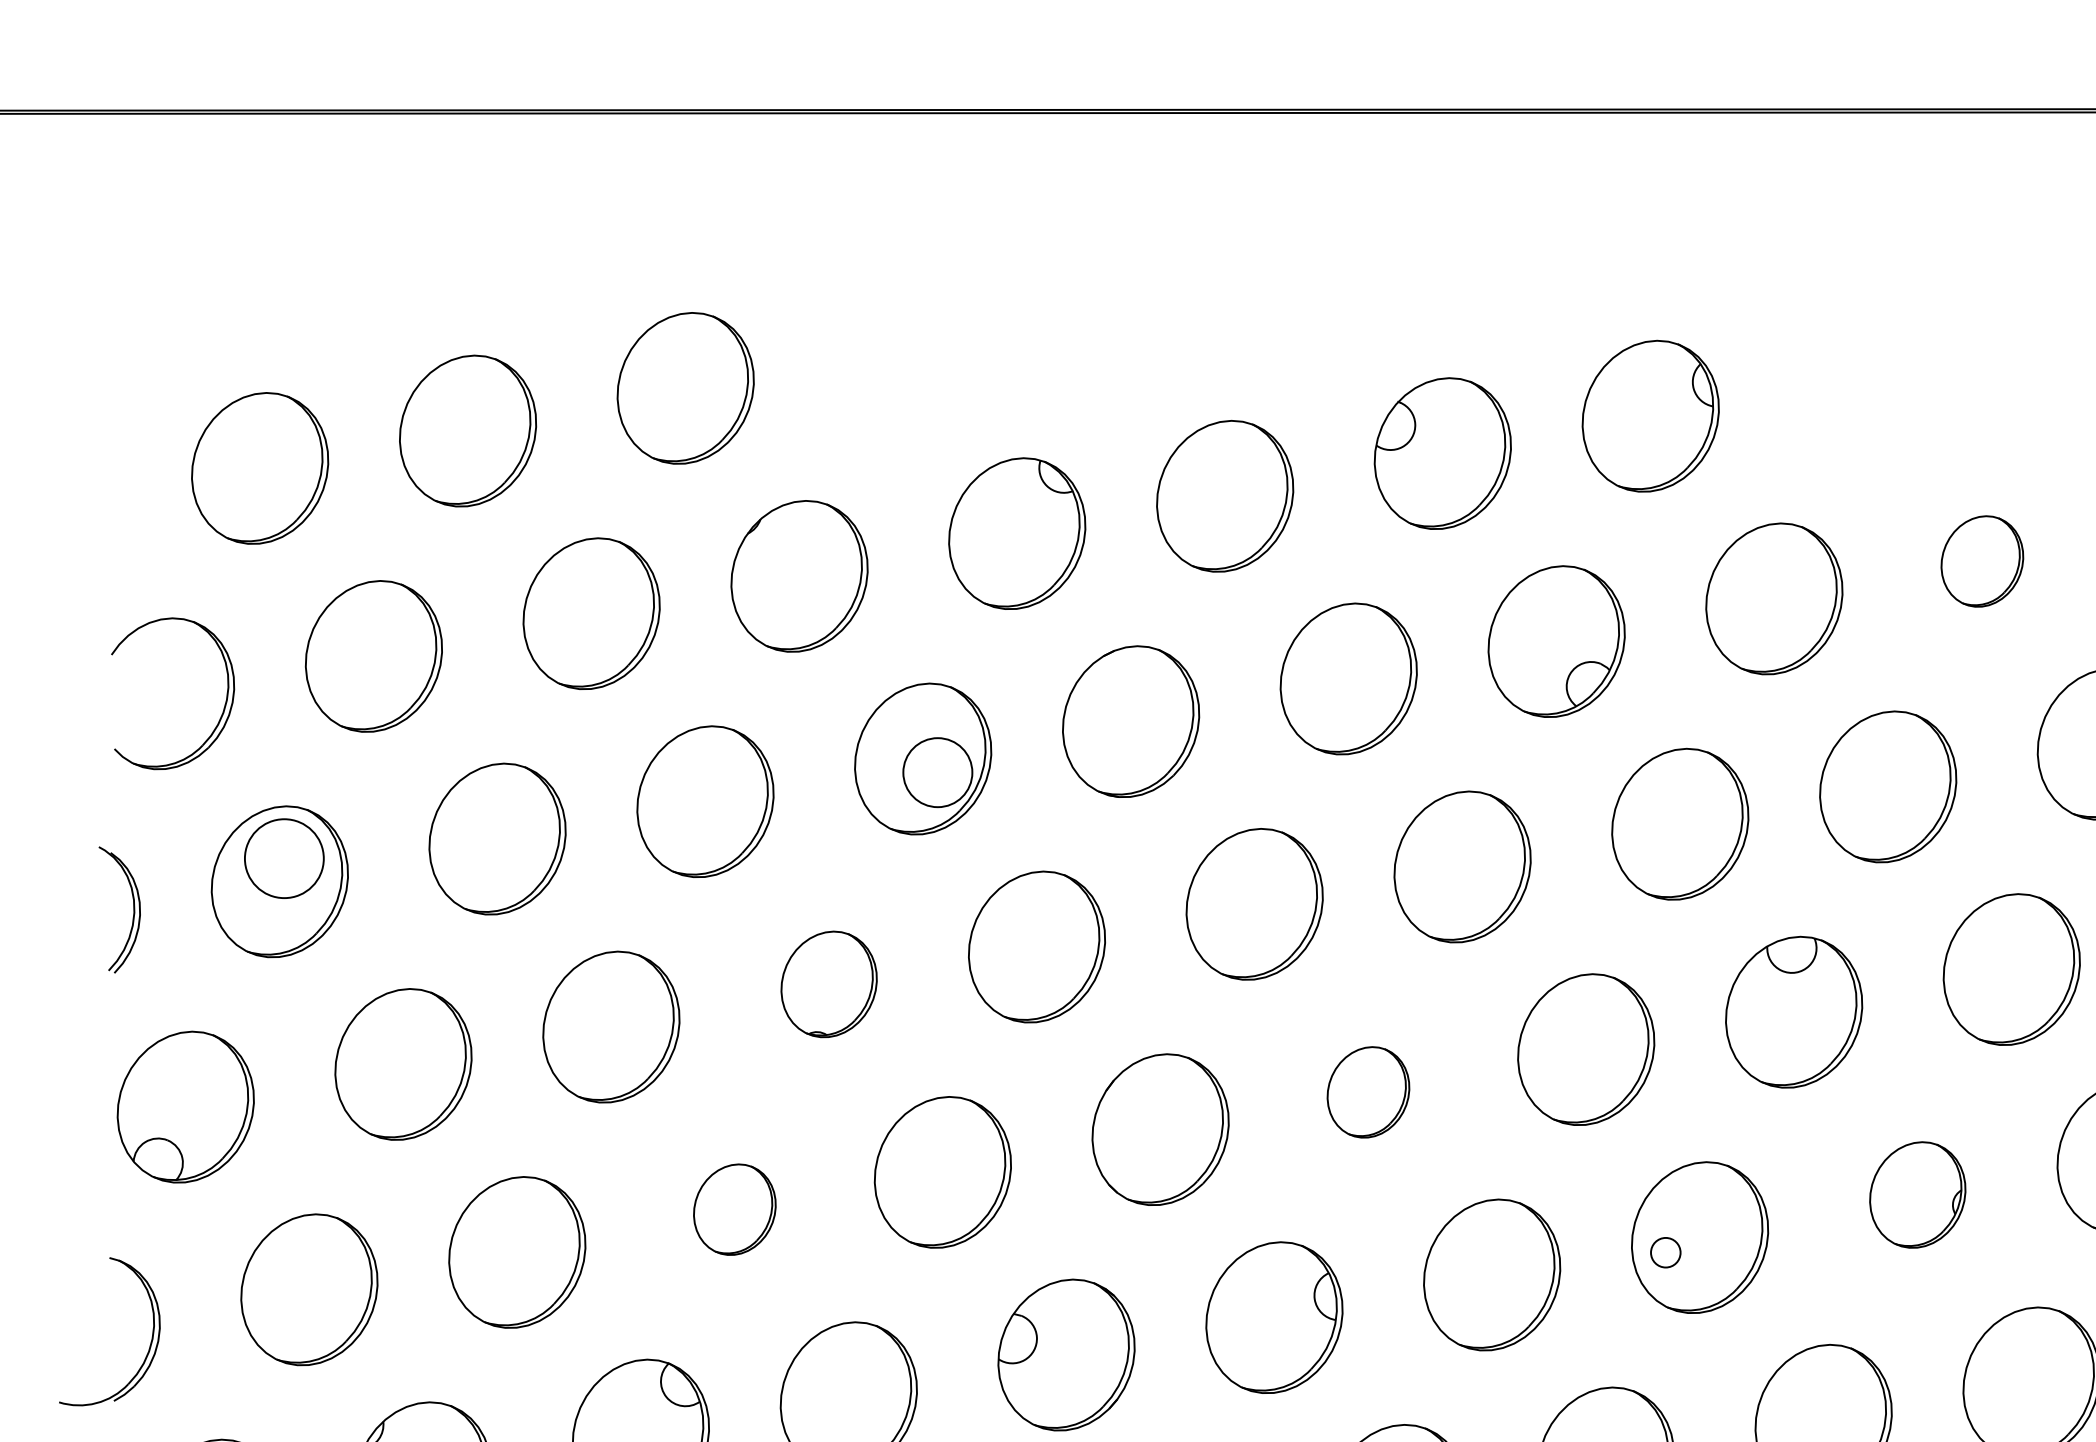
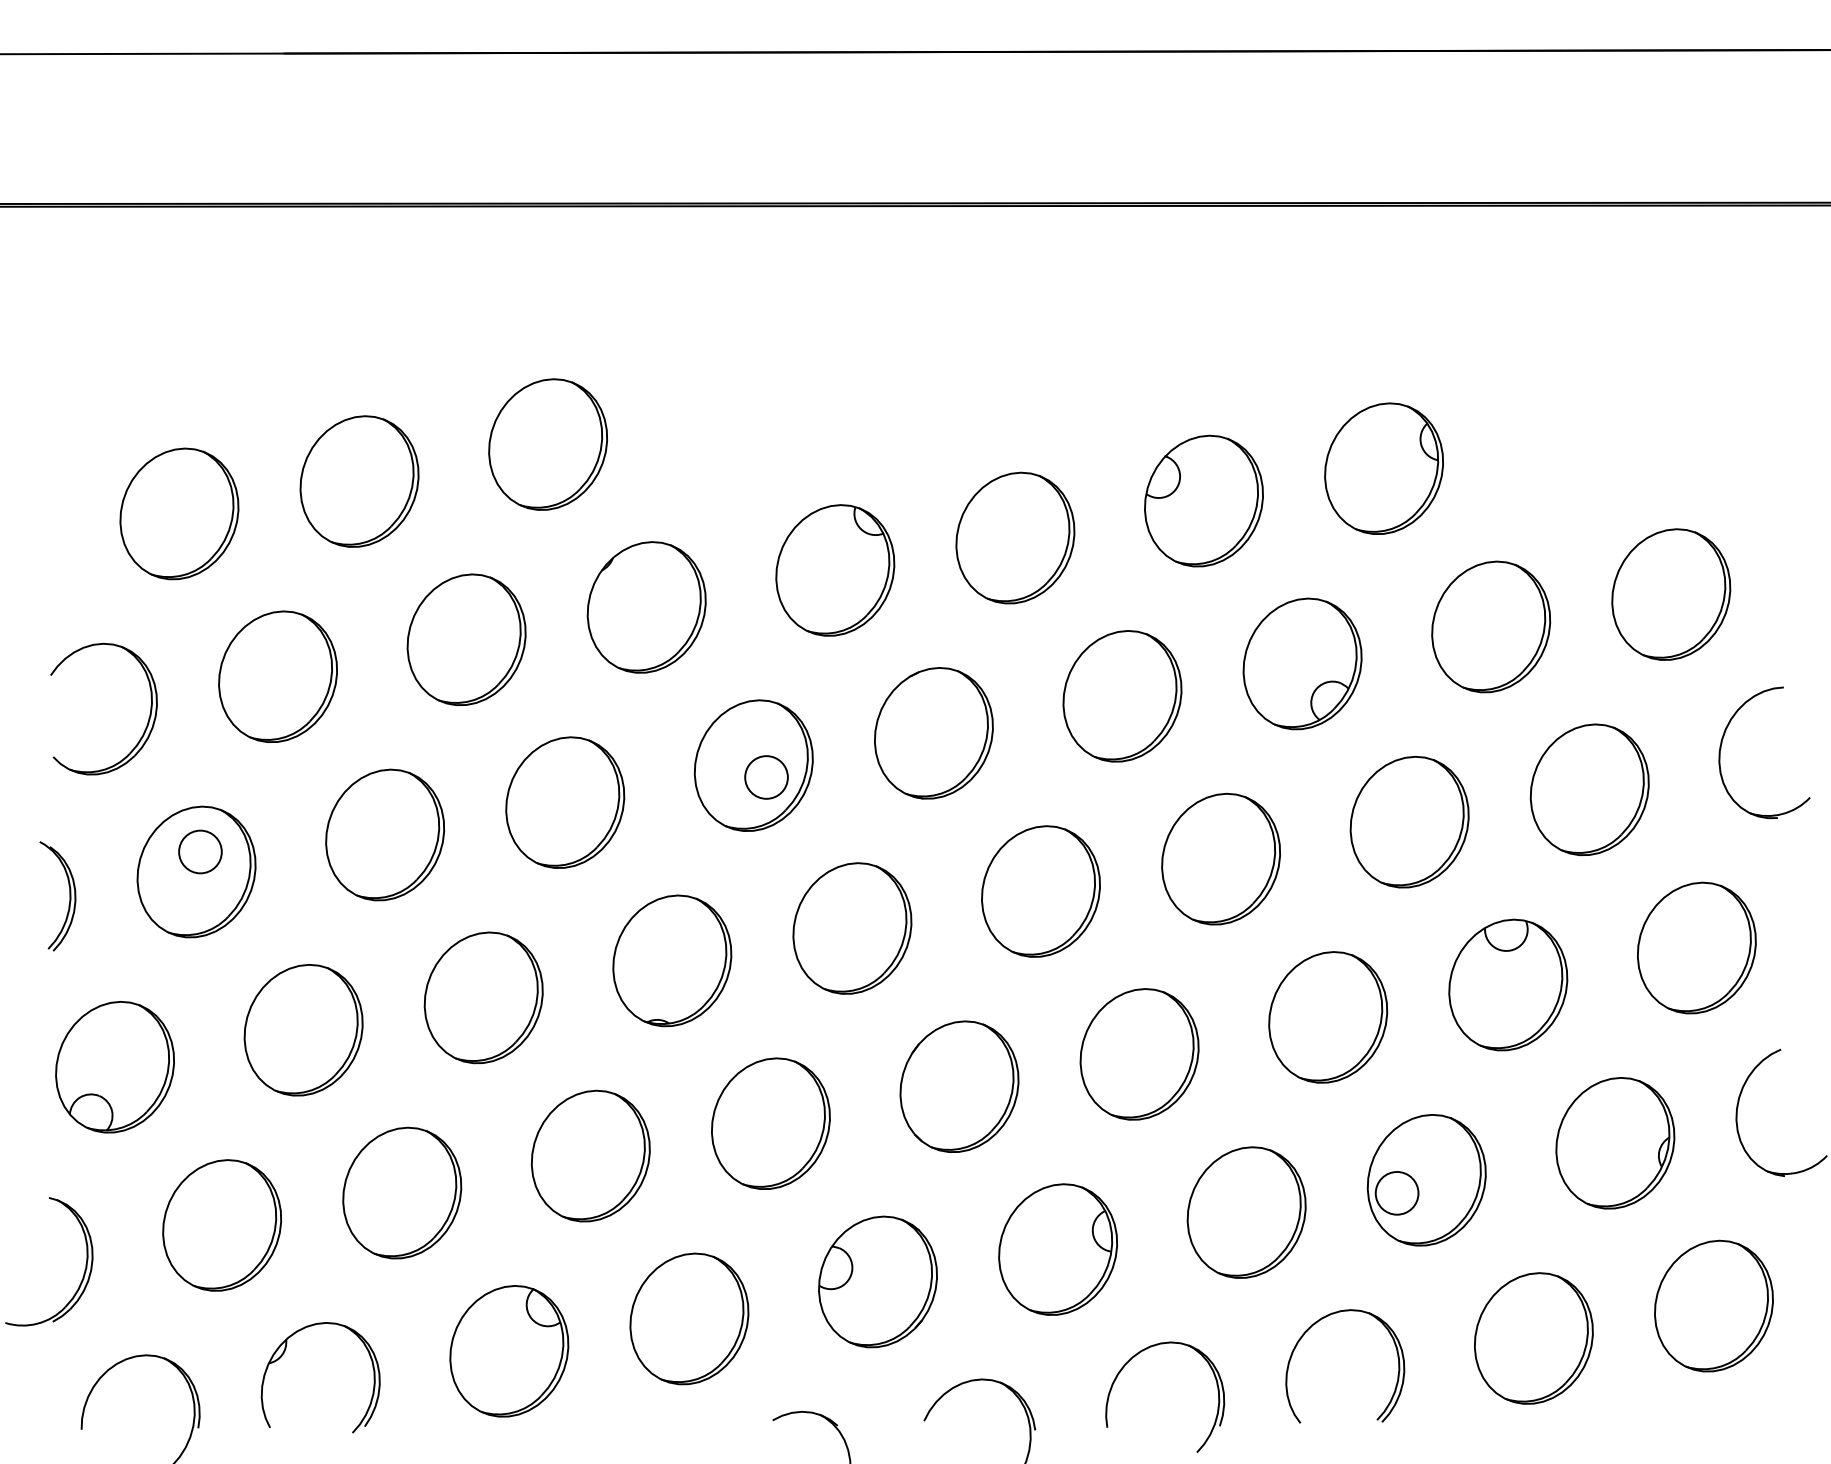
part: (1982, 561) -> (1671, 594), size x1.67
circle: (937, 772) -> (766, 777), size x0.71
circle: (284, 858) -> (200, 851), size x0.62
part: (829, 983) -> (672, 960), size x1.43
part: (1368, 1092) -> (1139, 1054), size x1.67
part: (1917, 1195) -> (1615, 1143), size x1.43
part: (734, 1209) -> (590, 1155), size x1.67
circle: (1665, 1251) -> (1396, 1192), size x1.67

